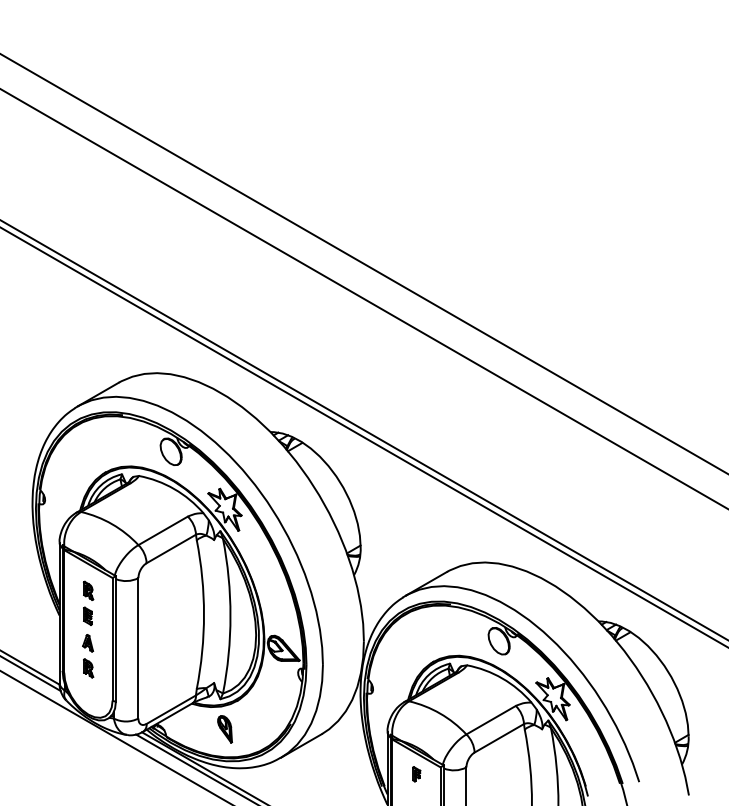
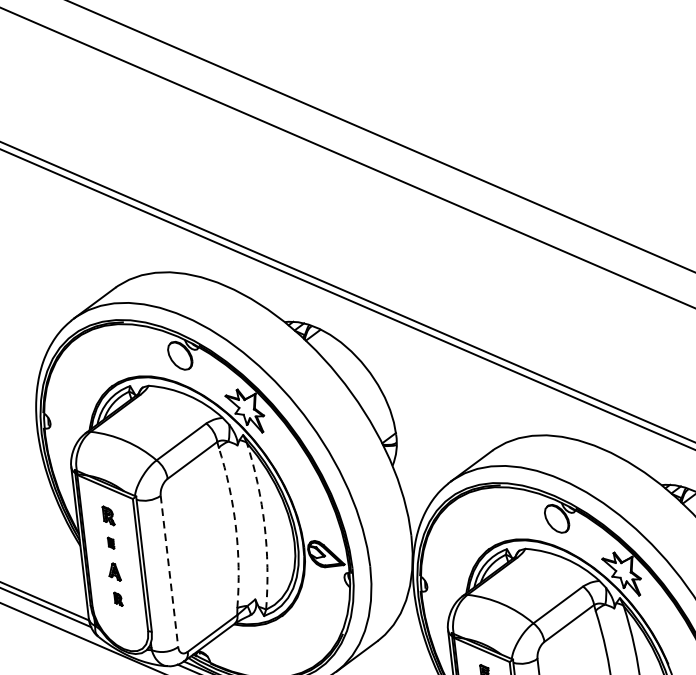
arc: (204, 614) -> (236, 526), solid -> dashed
part: (87, 615) -> (110, 542), size x0.6
arc: (230, 616) -> (264, 525), solid -> dashed
line: (138, 648) -> (169, 571), solid -> dashed
part: (88, 668) -> (118, 599), size x0.7
part: (224, 729) -> (272, 648), removed

